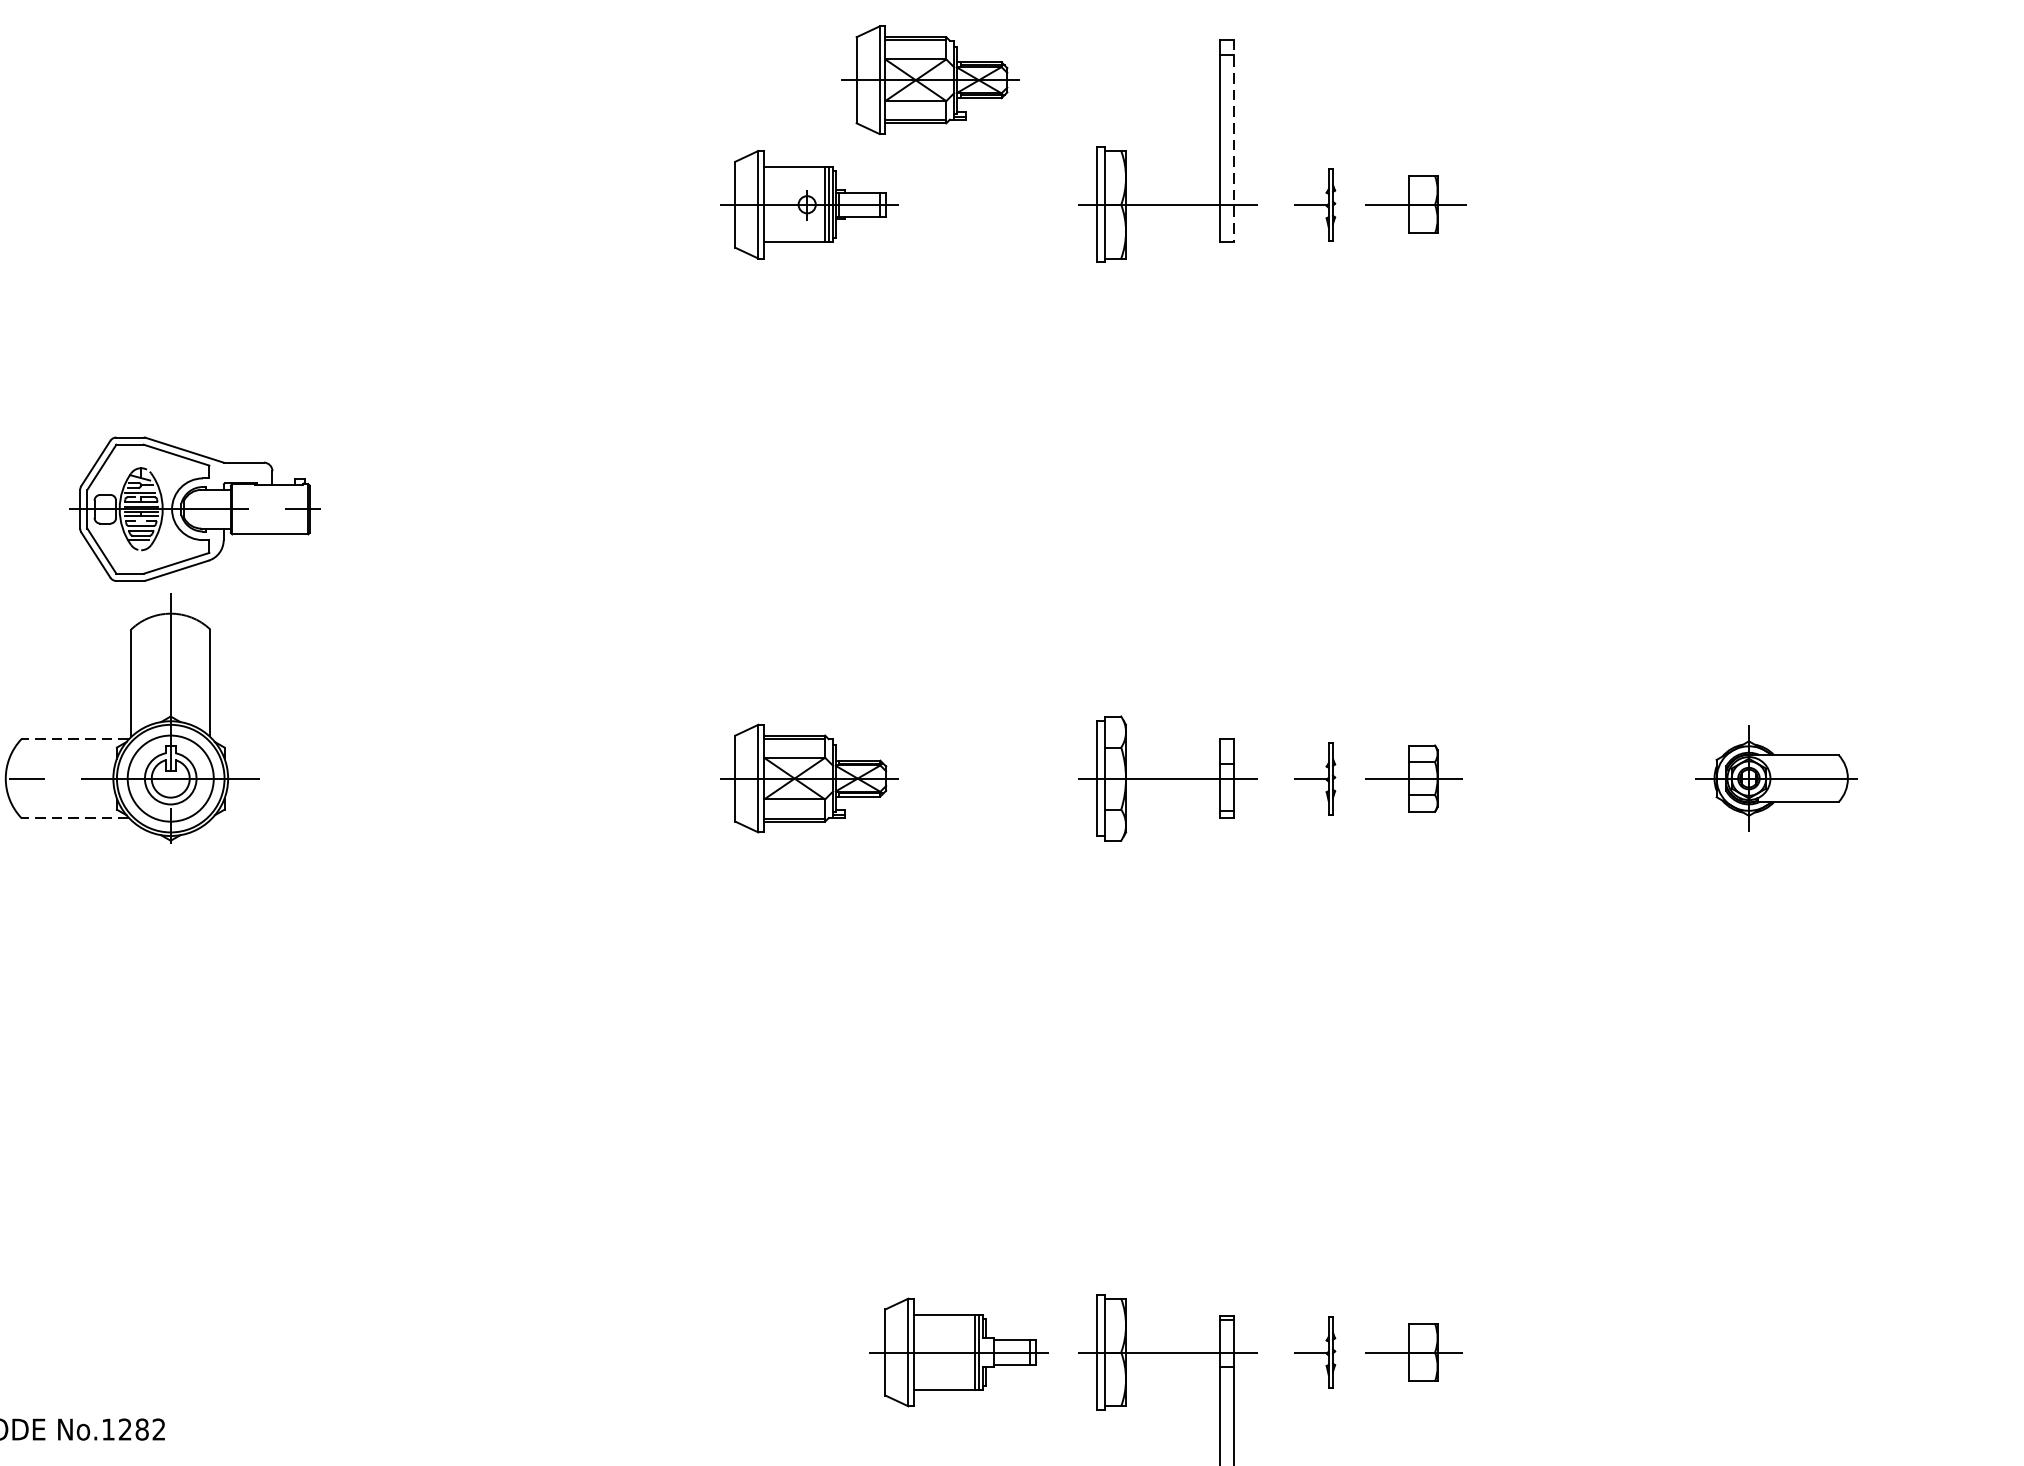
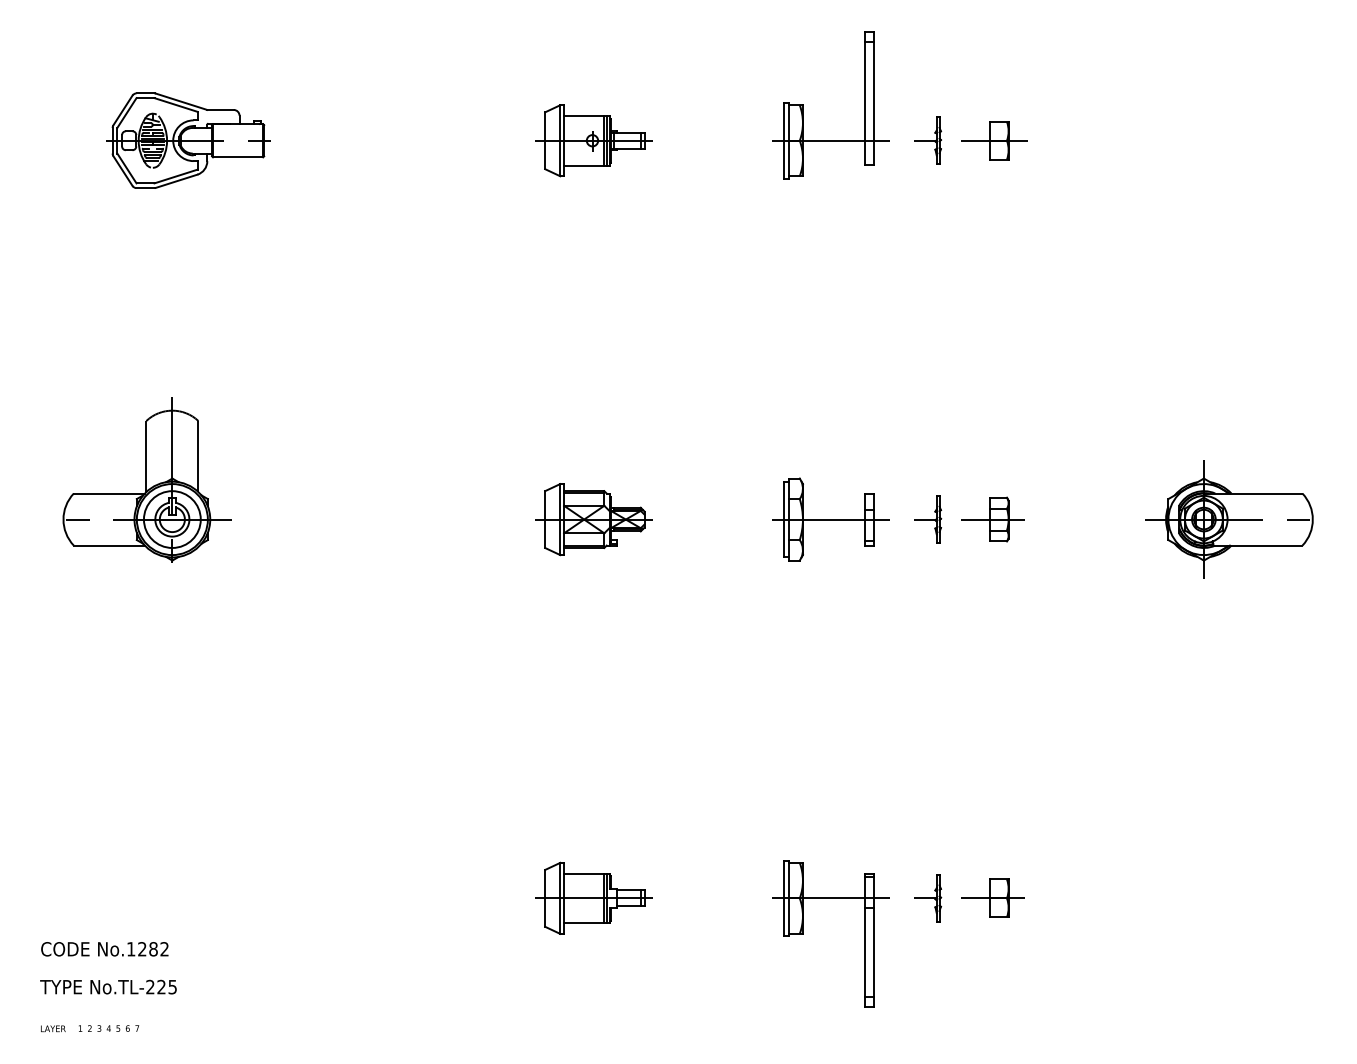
part: (929, 80) -> (673, 58), removed
line: (1234, 140) -> (874, 98), dashed -> solid
part: (195, 508) -> (188, 140), moved
line: (75, 739) -> (109, 493), dashed -> solid
part: (1772, 778) -> (1229, 519), size x1.67
line: (75, 817) -> (109, 545), dashed -> solid
part: (958, 1351) -> (593, 897), moved

